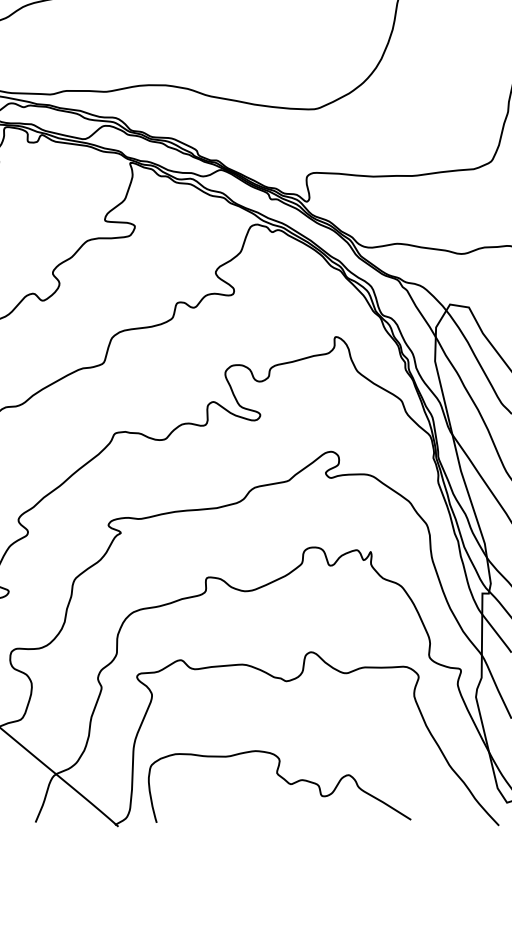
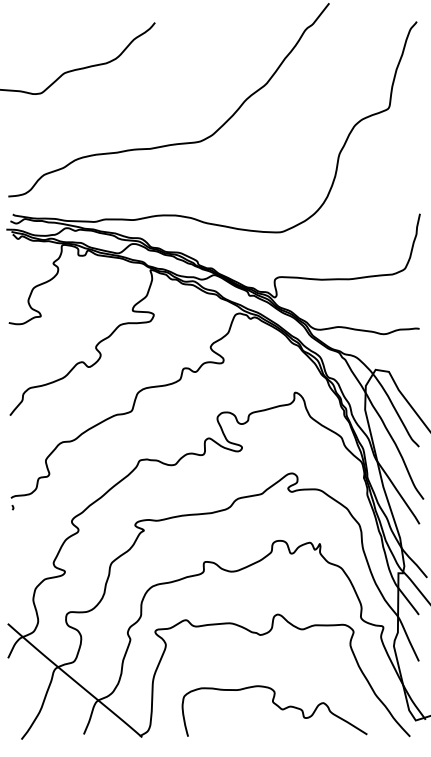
curve: (282, 779) -> (276, 706), moved

